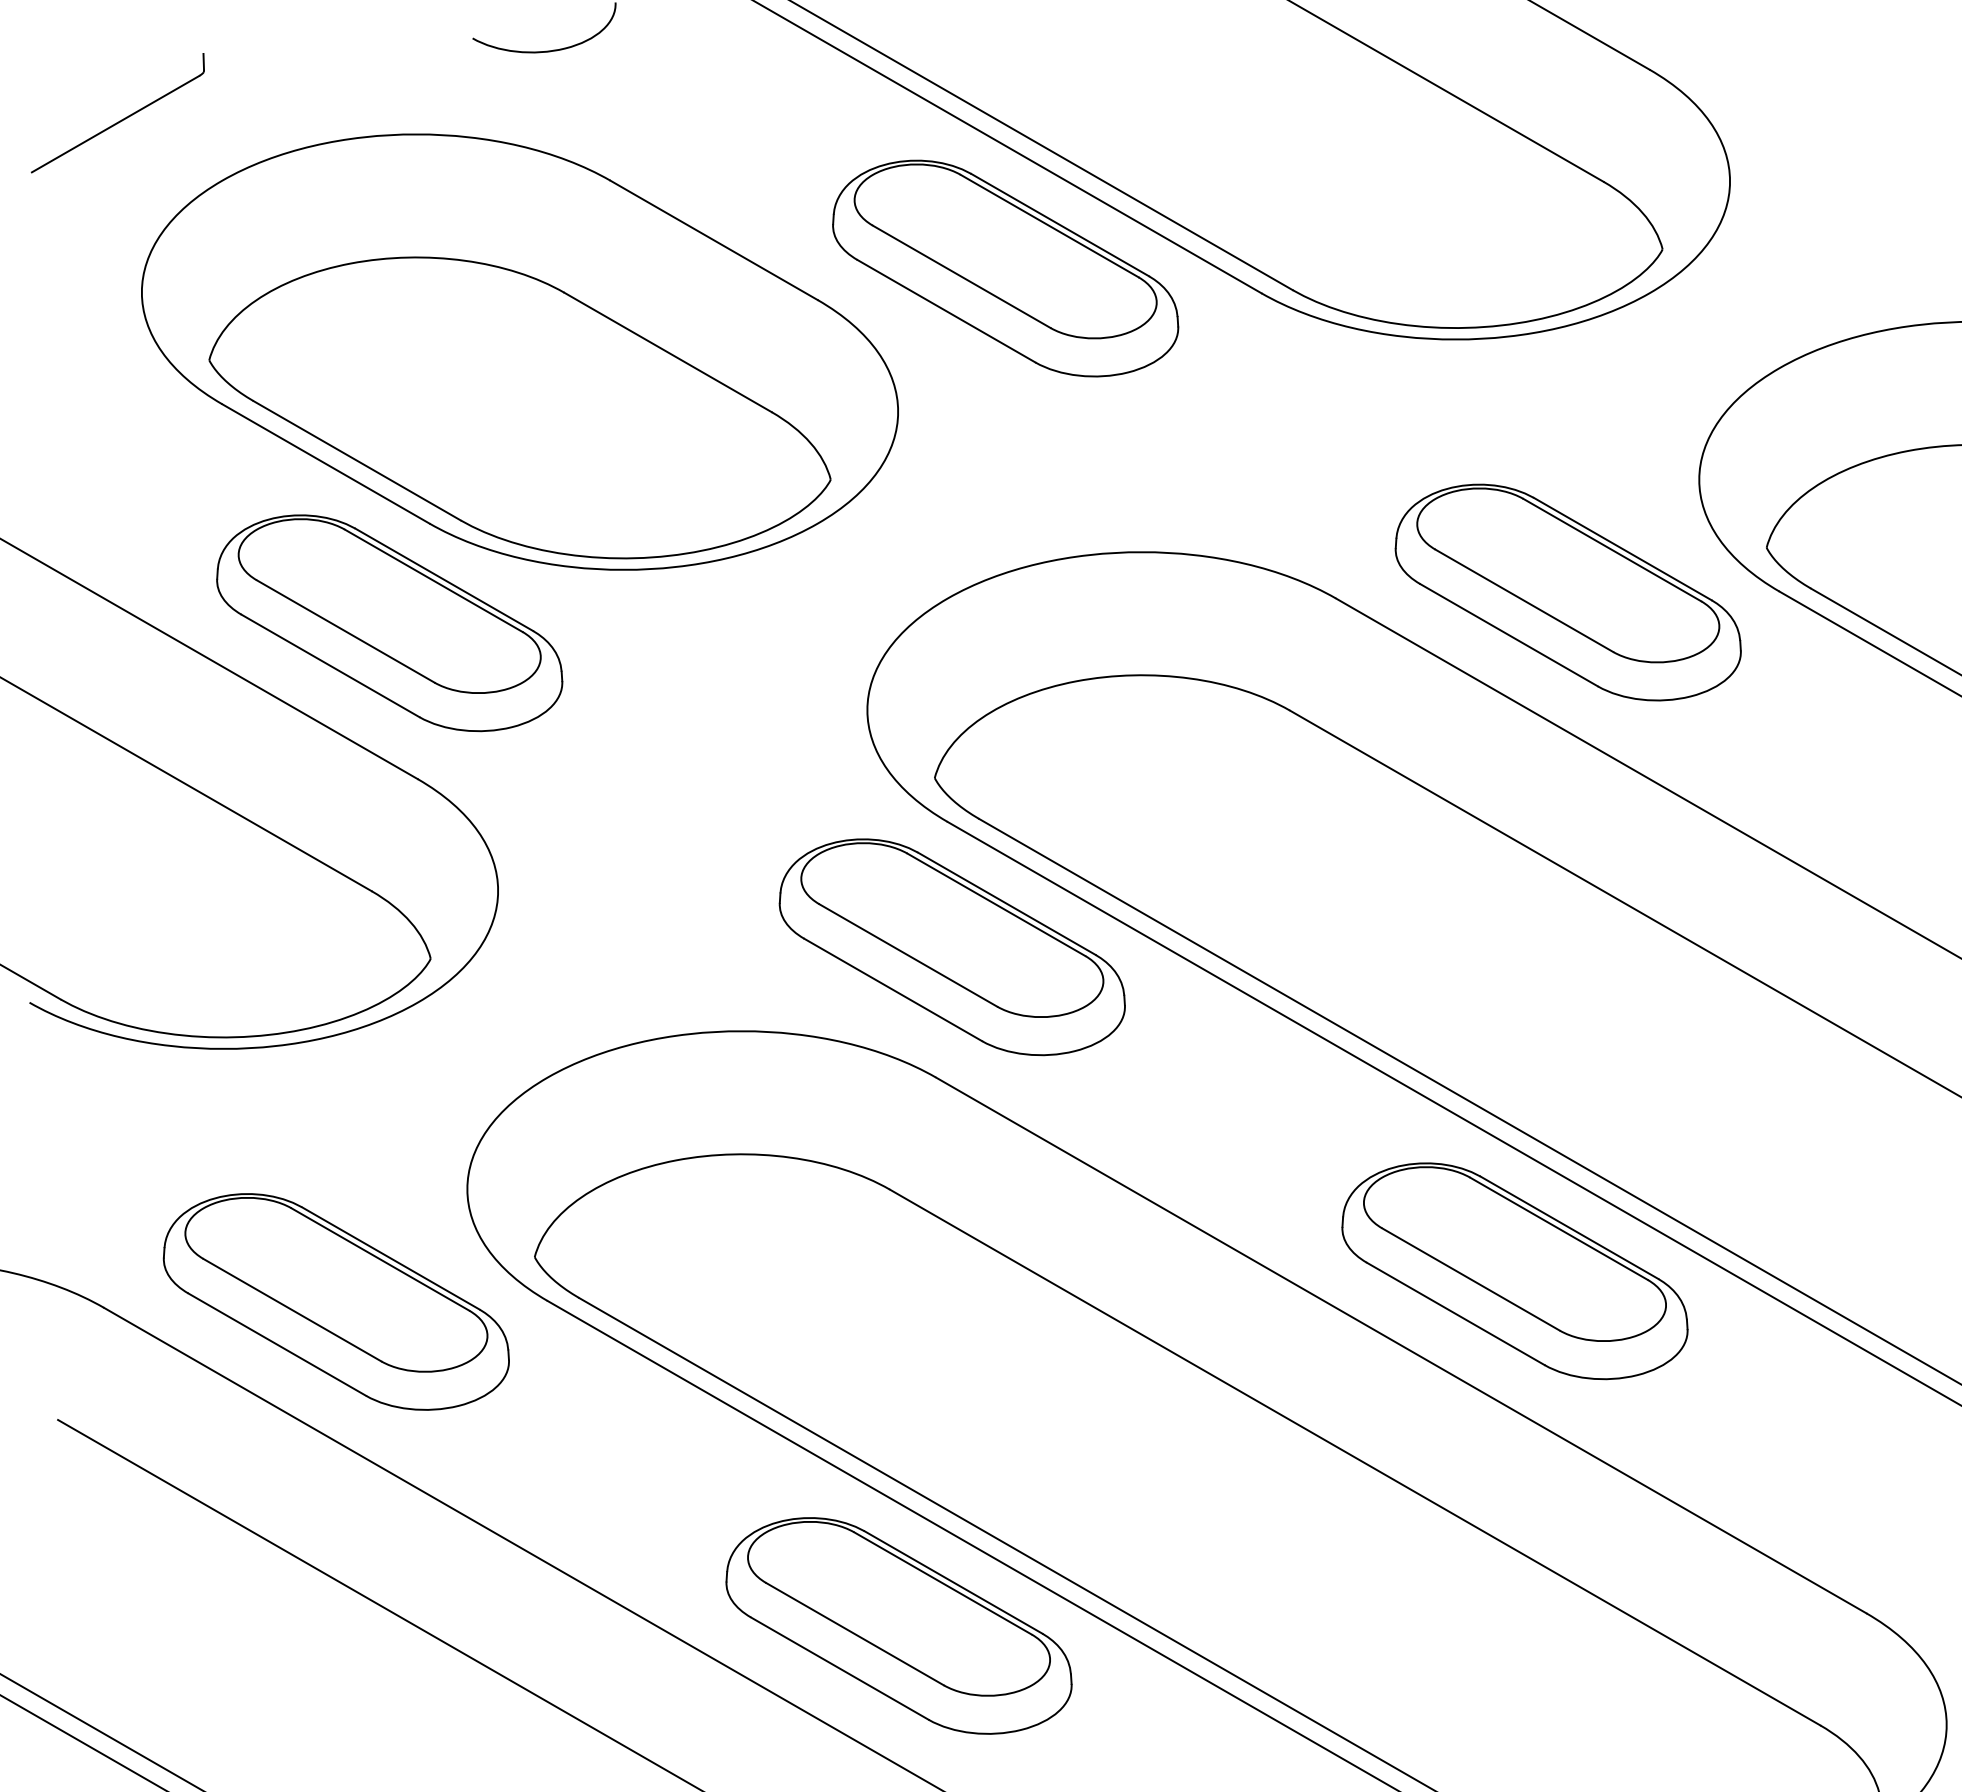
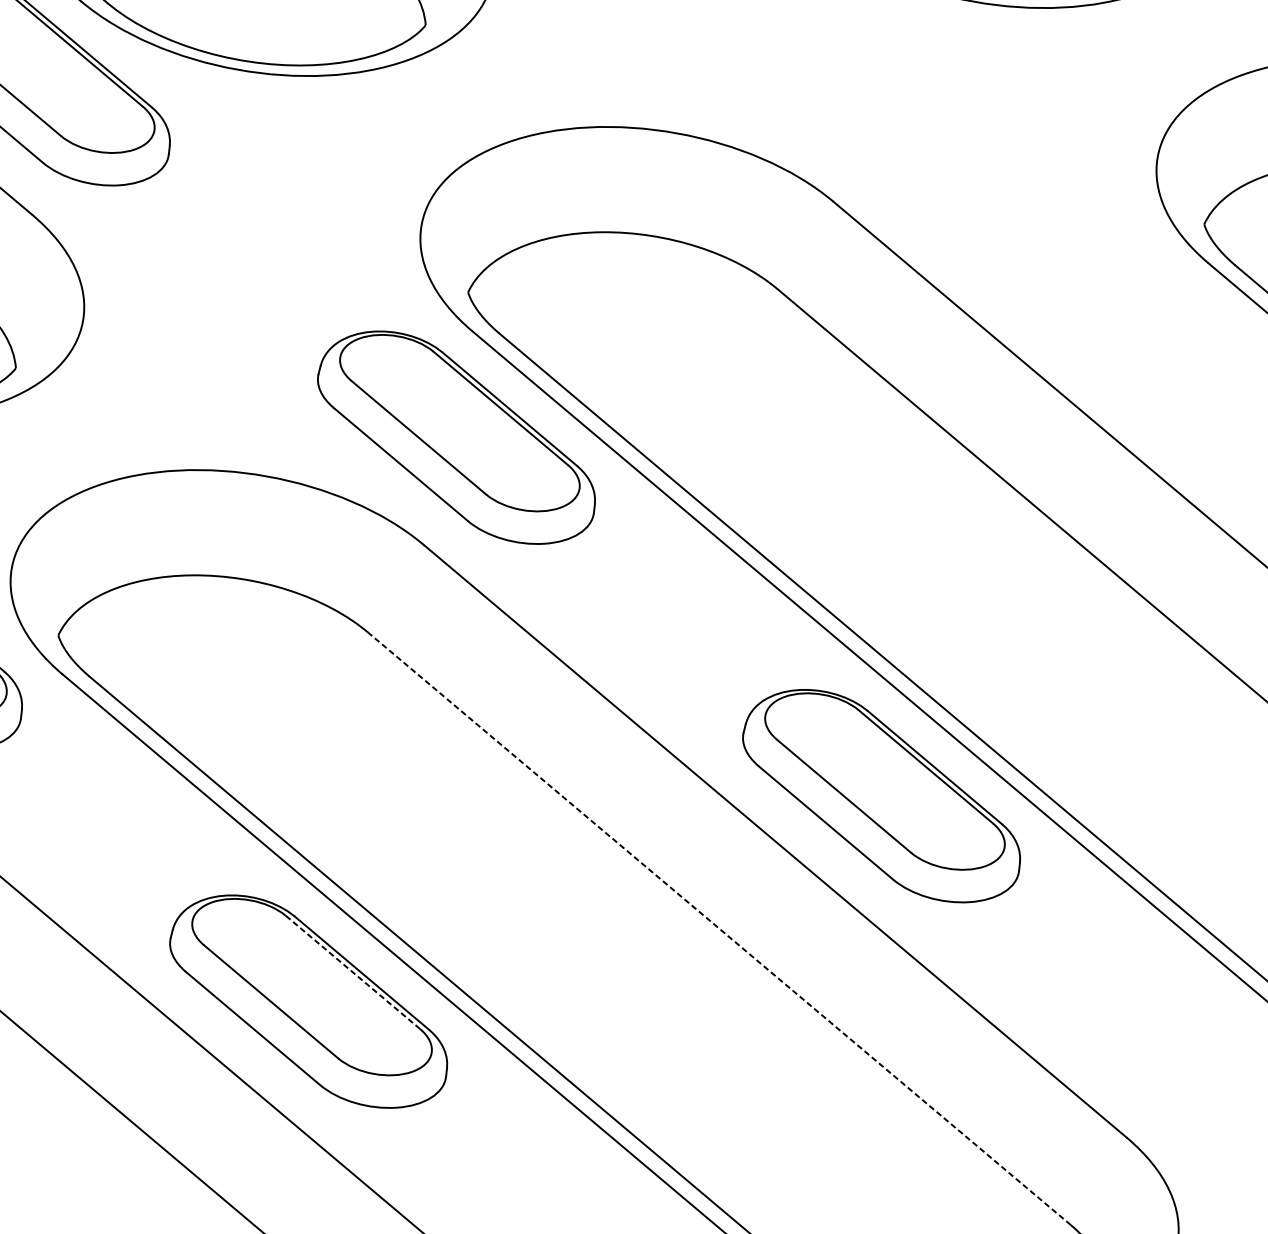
part: (1567, 592) -> (1029, 231), removed
line: (1355, 1457) -> (719, 928), solid -> dashed
line: (943, 1583) -> (353, 972), solid -> dashed

